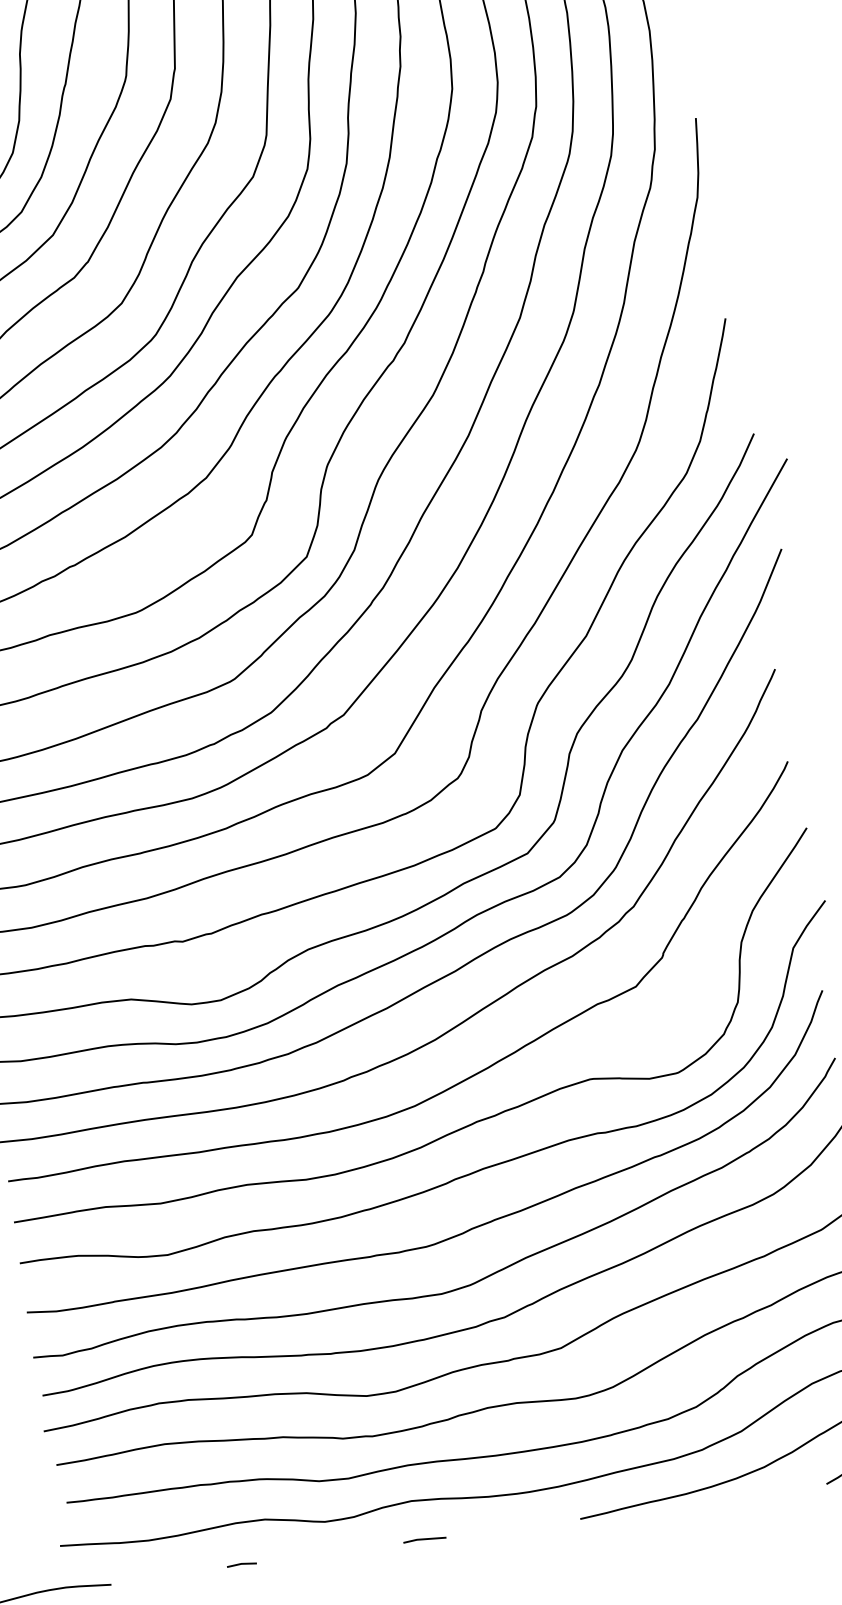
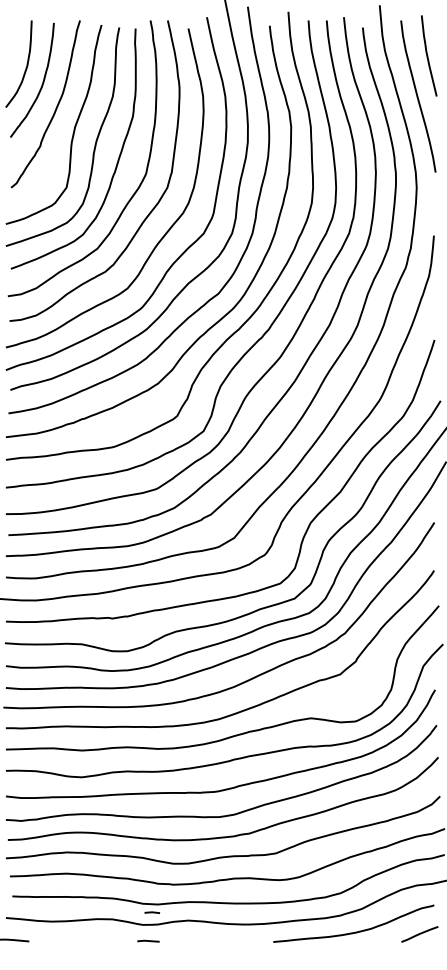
line: (424, 1538) -> (148, 940), moved
line: (242, 1564) -> (152, 912), moved

